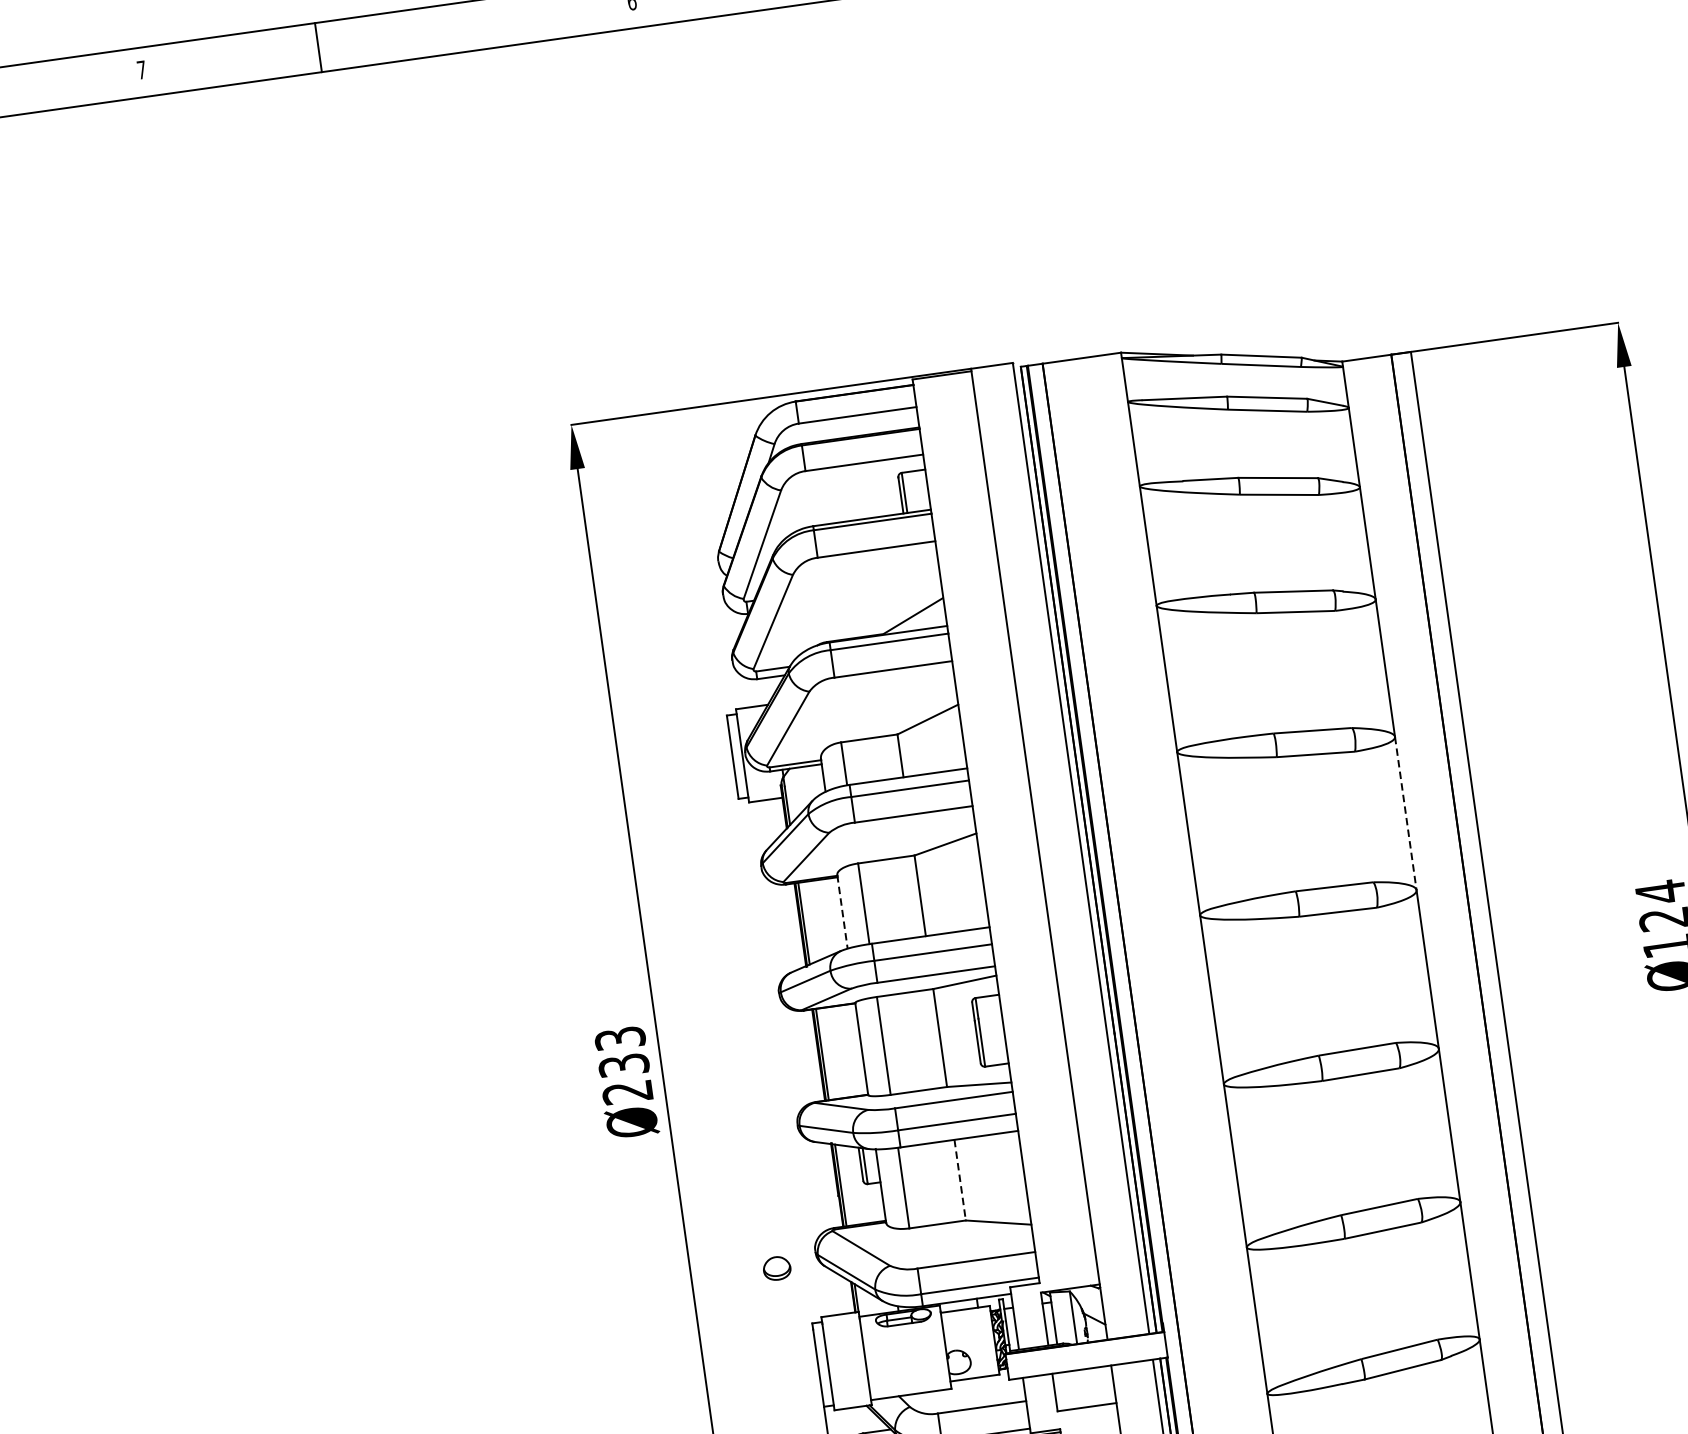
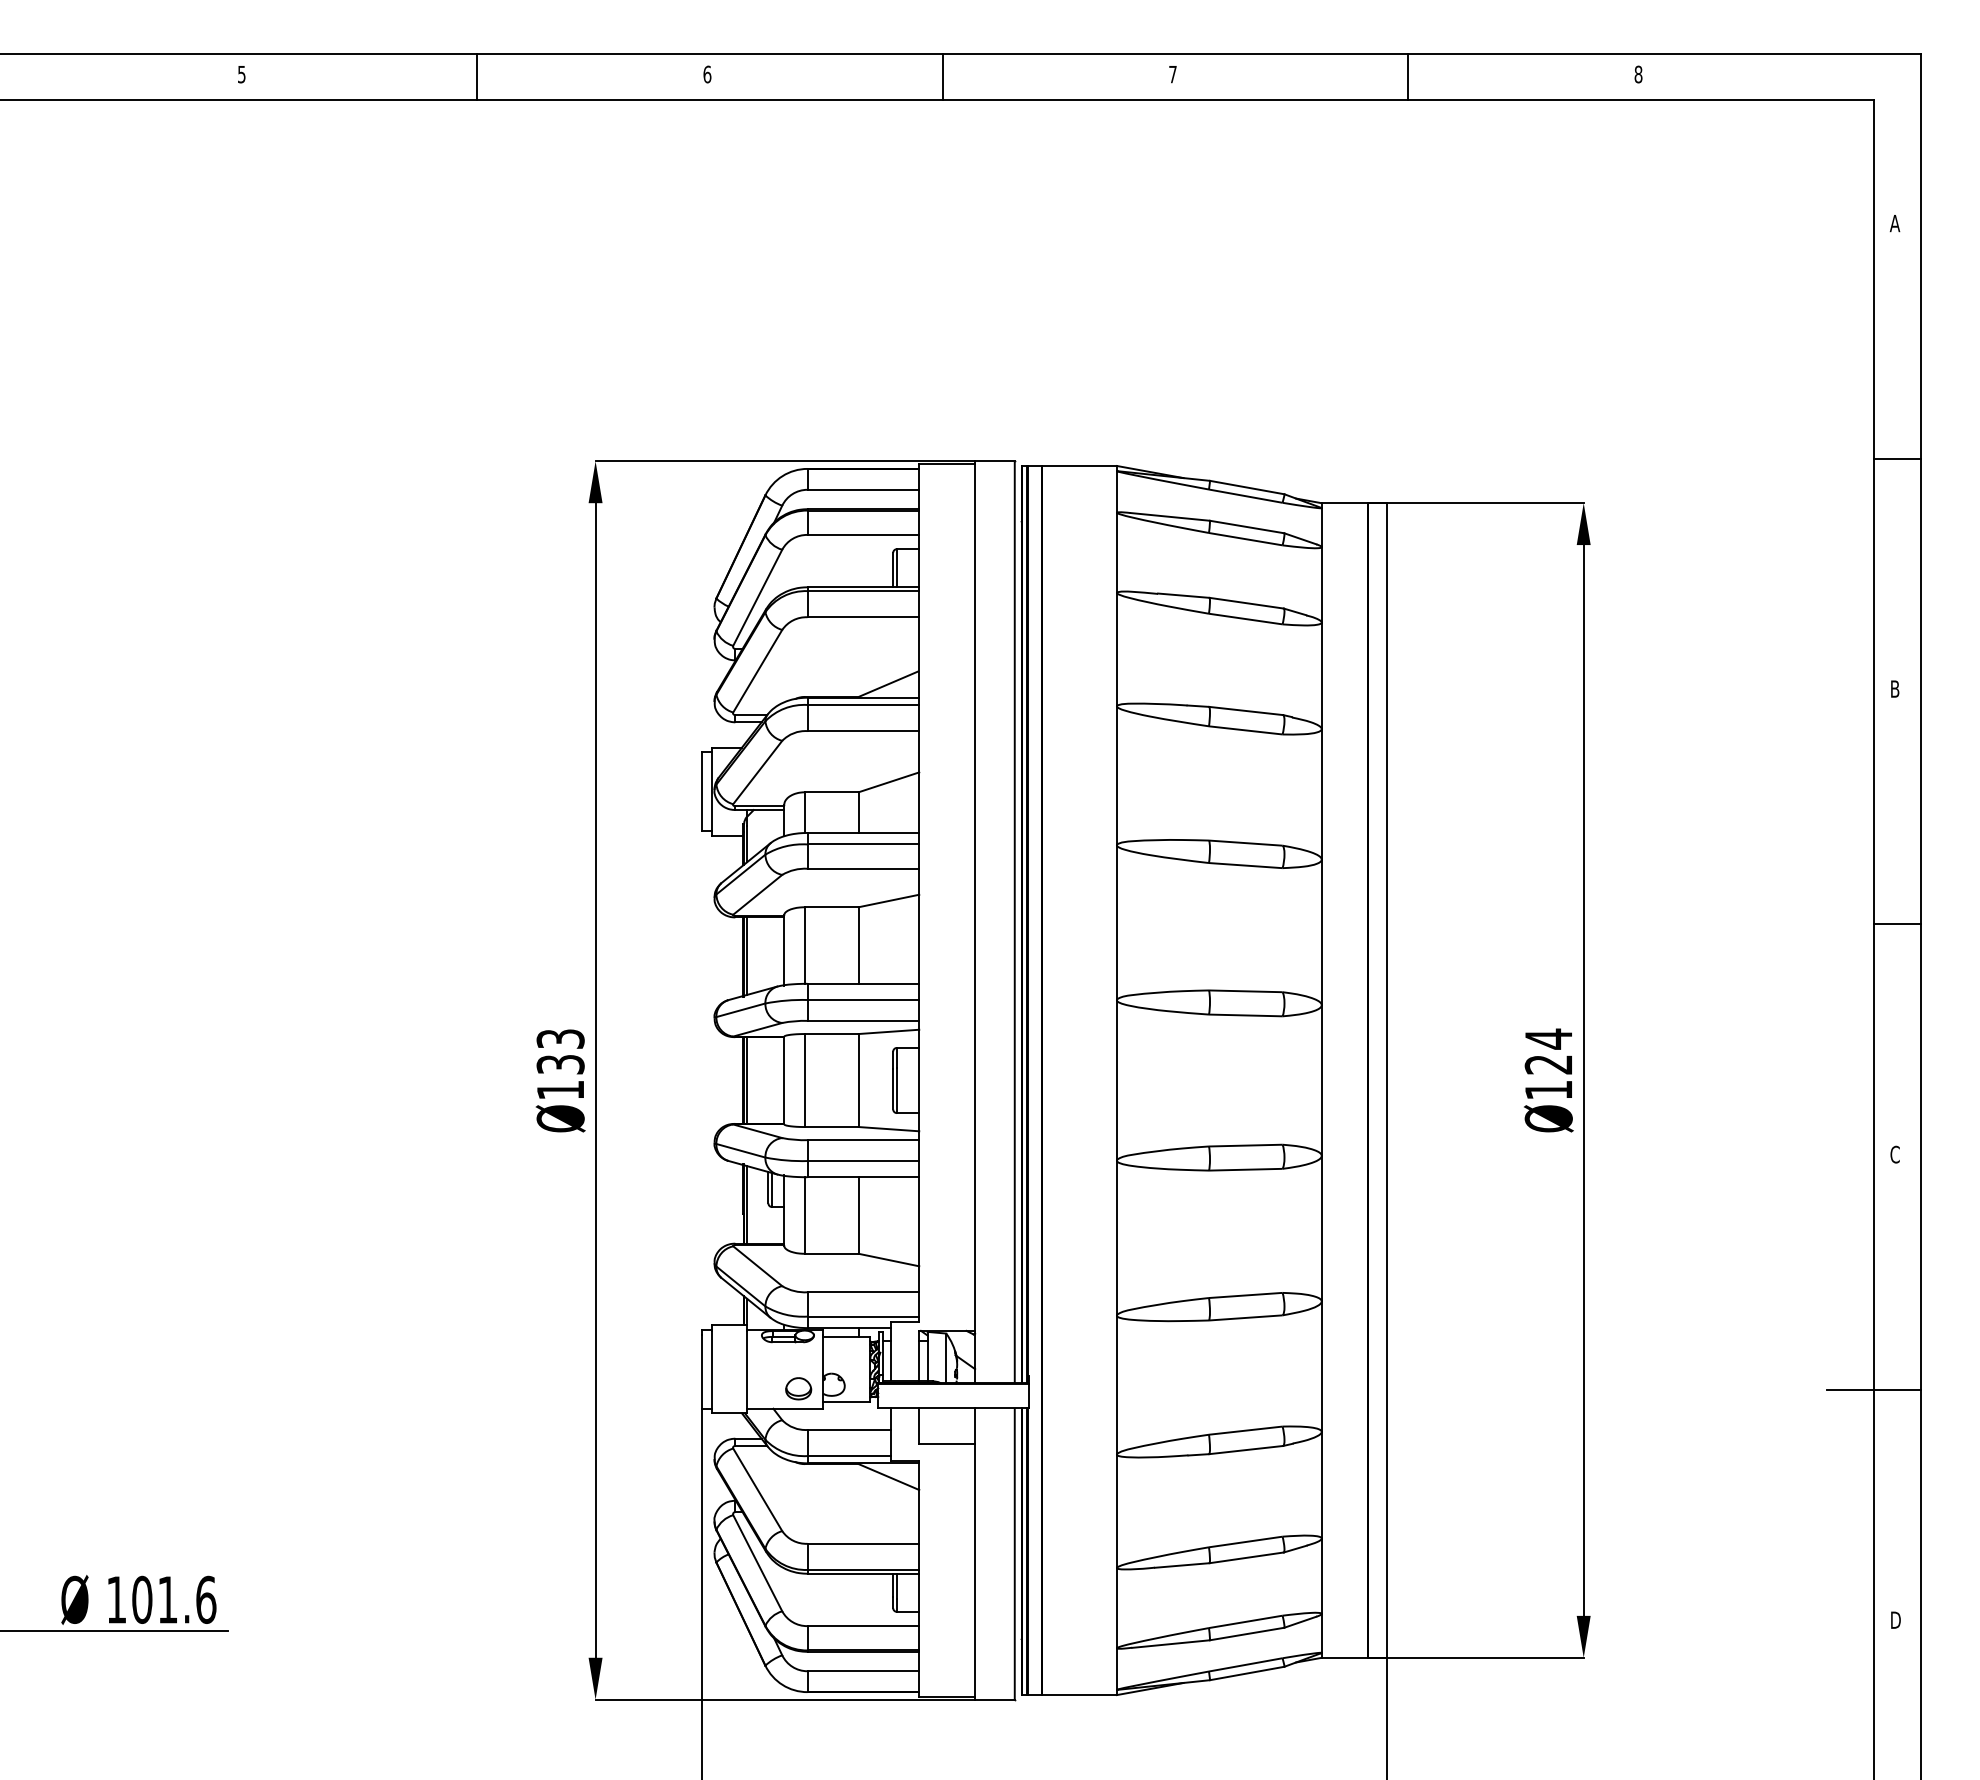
line: (318, 47) -> (477, 76), moved
text: (141, 70) -> (241, 74), 7 -> 5
line: (1405, 813) -> (1321, 932), dashed -> solid
line: (842, 913) -> (784, 951), dashed -> solid
text: (626, 1092) -> (559, 1090), Ø233 -> Ø133
line: (960, 1181) -> (858, 1216), dashed -> solid
part: (776, 1268) -> (798, 1388), moved

